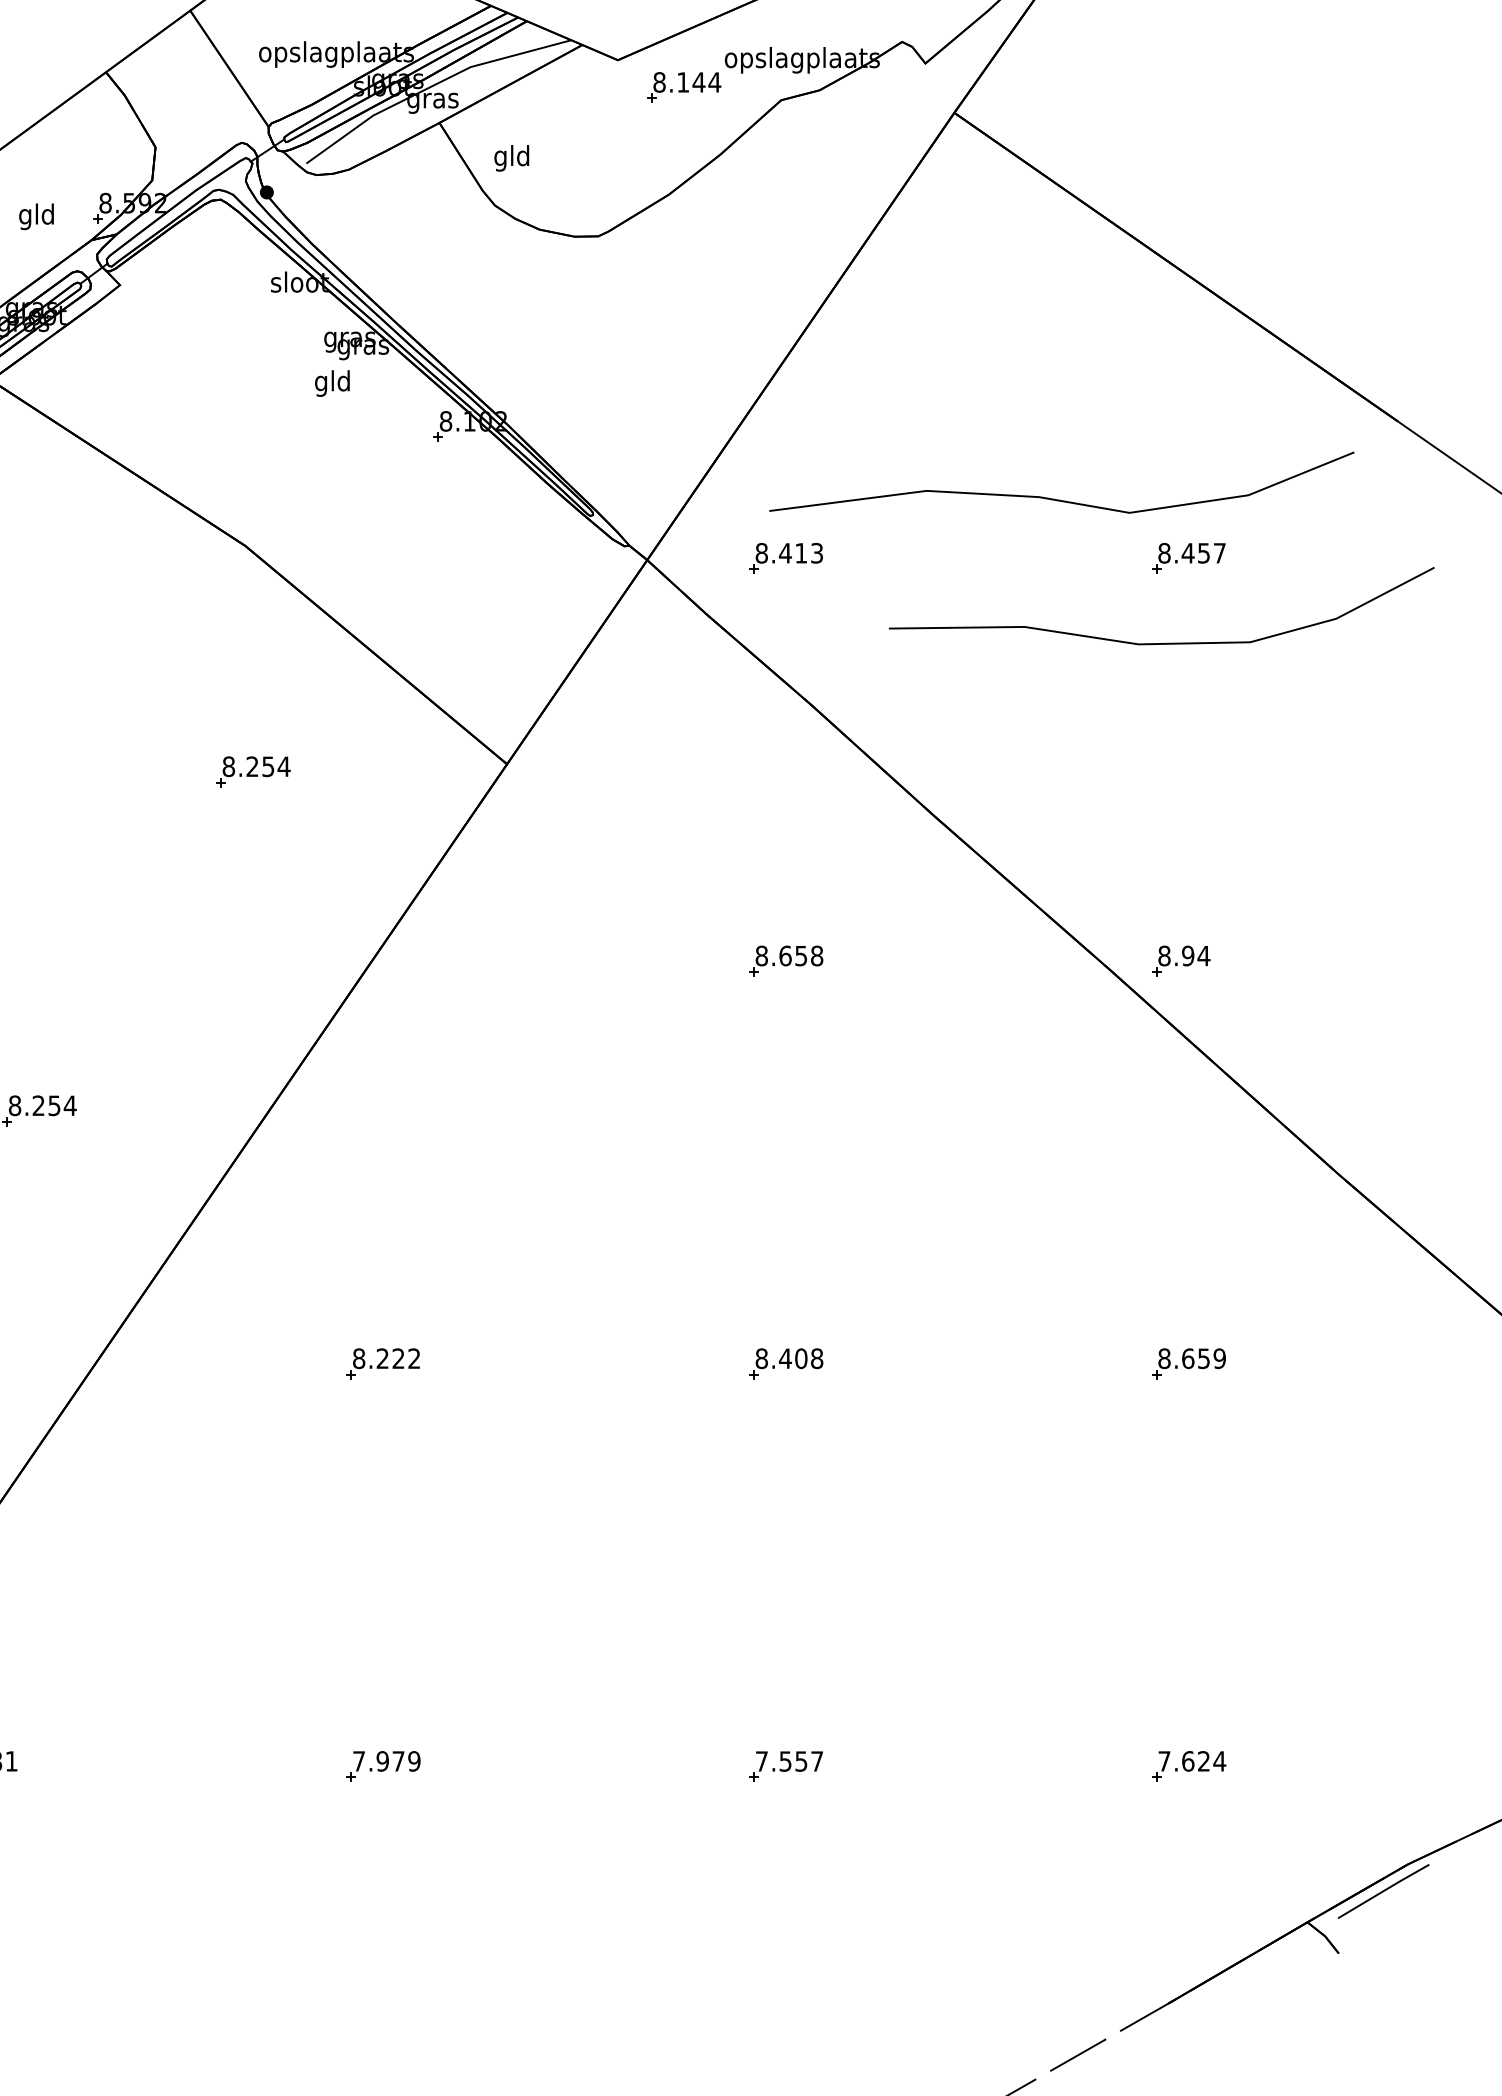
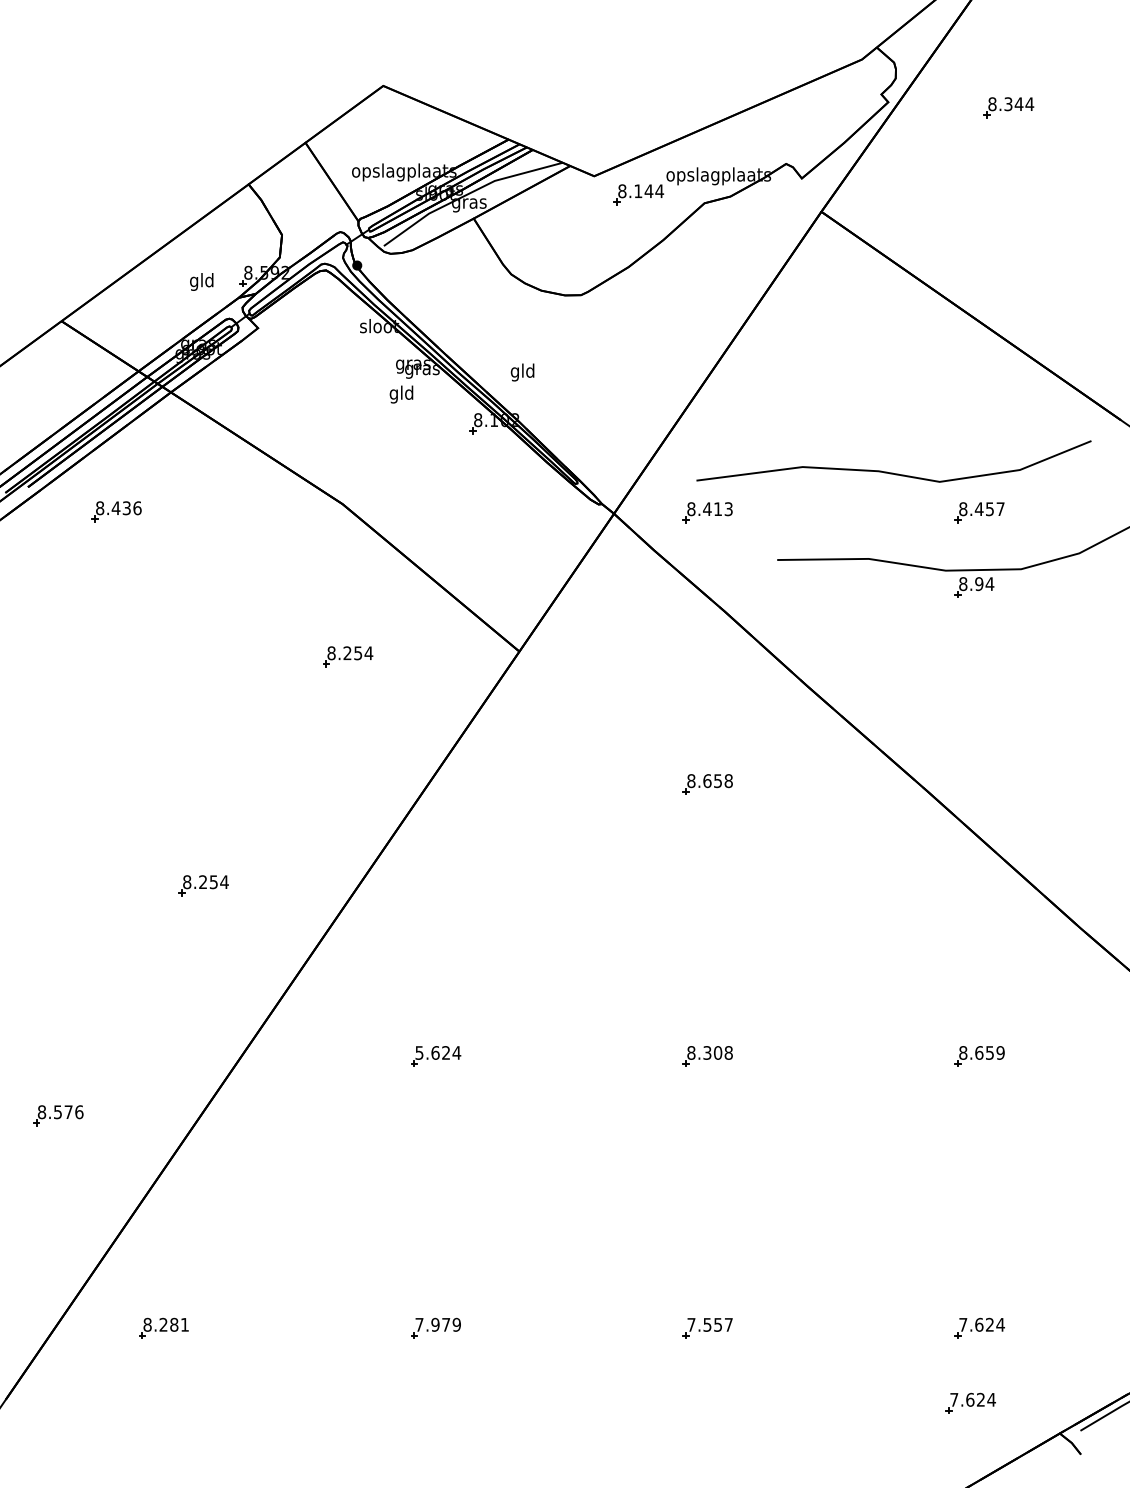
text: (511, 158) -> (522, 372), moved
part: (1181, 961) -> (974, 587), moved
text: (387, 1357) -> (438, 1052), 8.222 -> 5.624
text: (785, 1357) -> (707, 1052), 8.408 -> 8.308
part: (1175, 1876) -> (970, 1402), added

